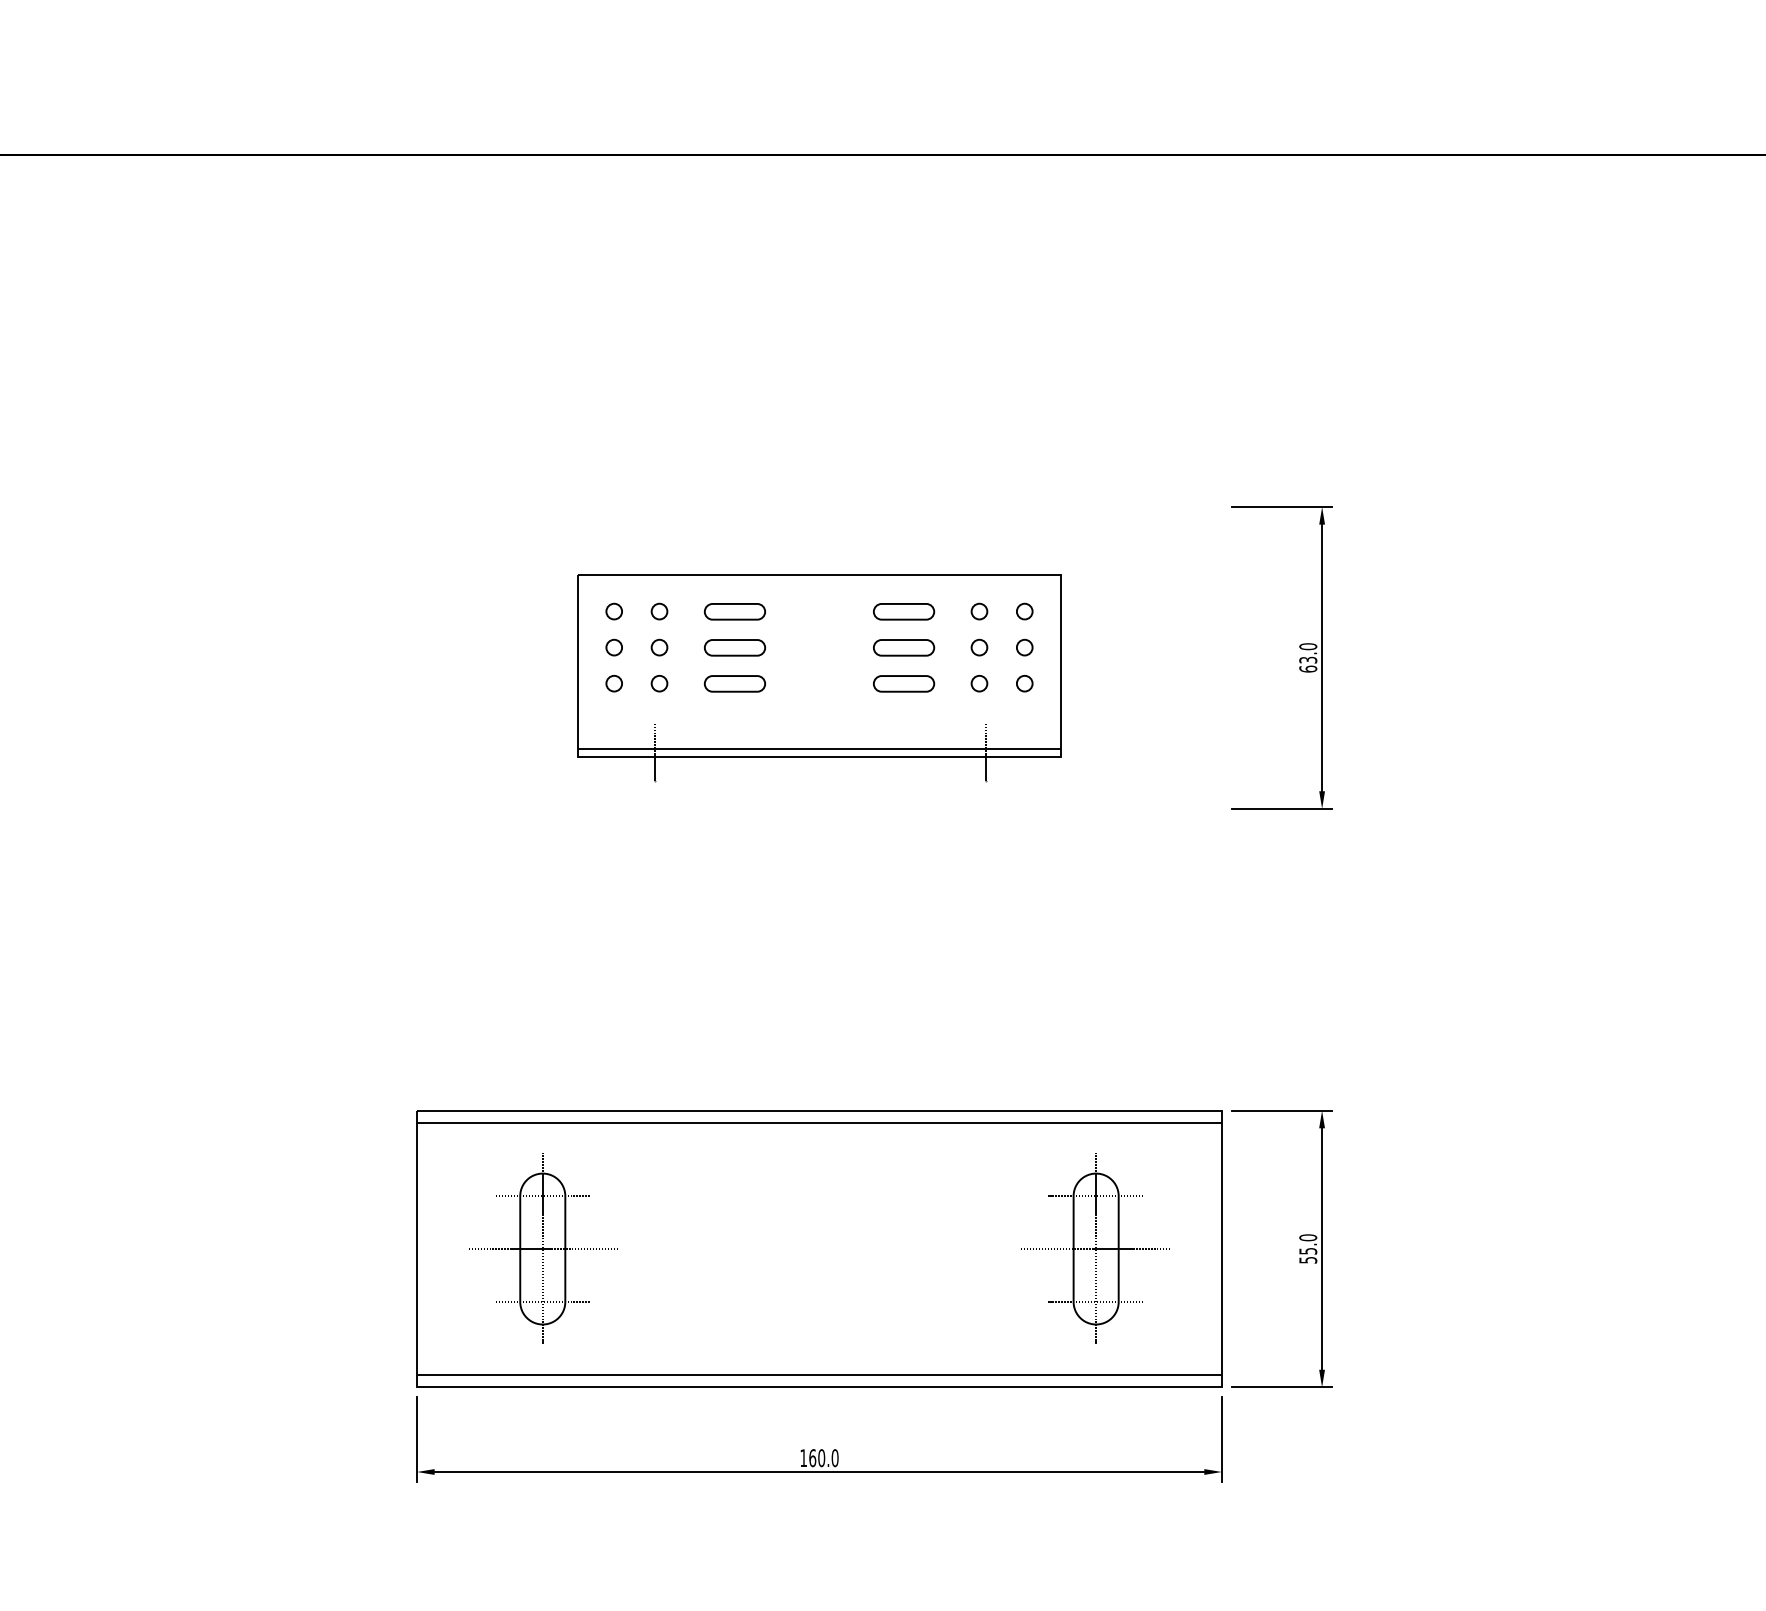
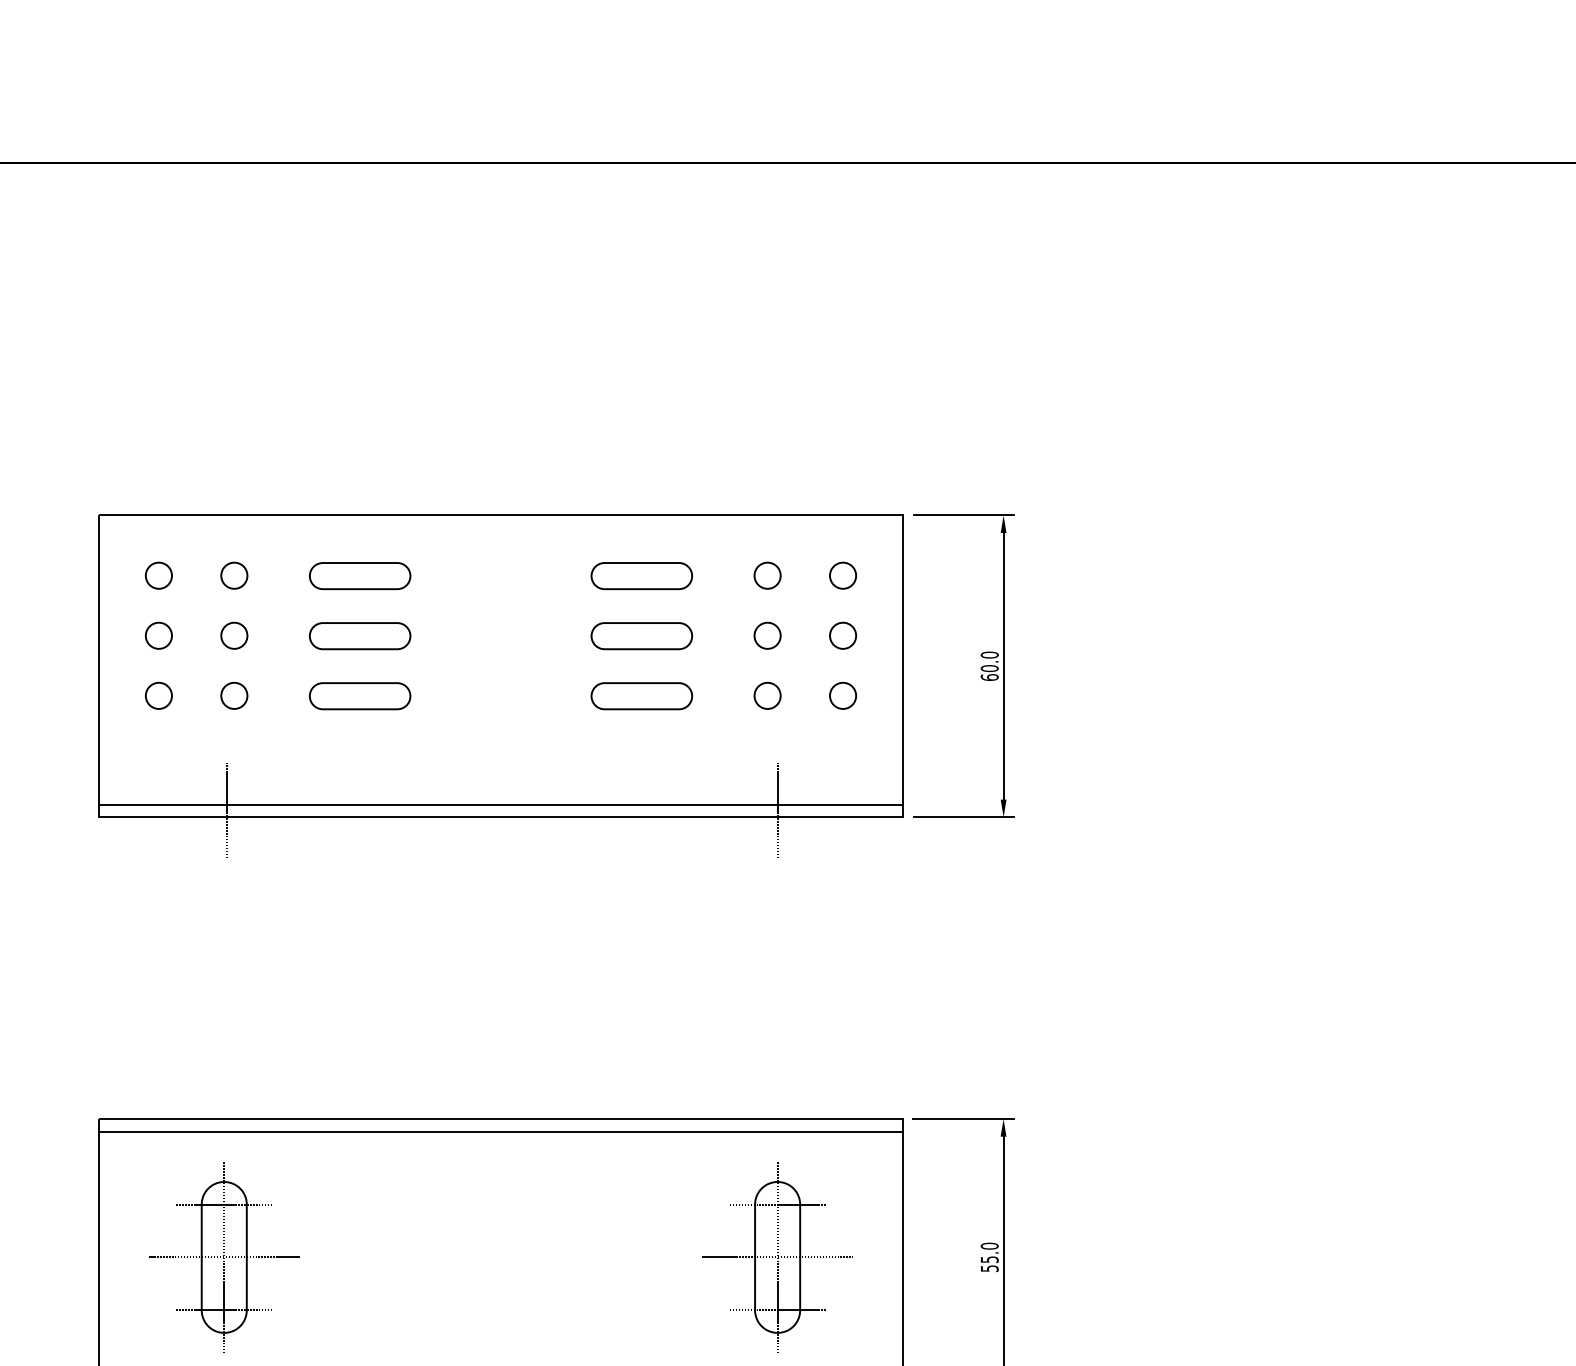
text: (1308, 659) -> (989, 667), 63.0 -> 60.0
part: (819, 677) -> (500, 685), size x1.67

